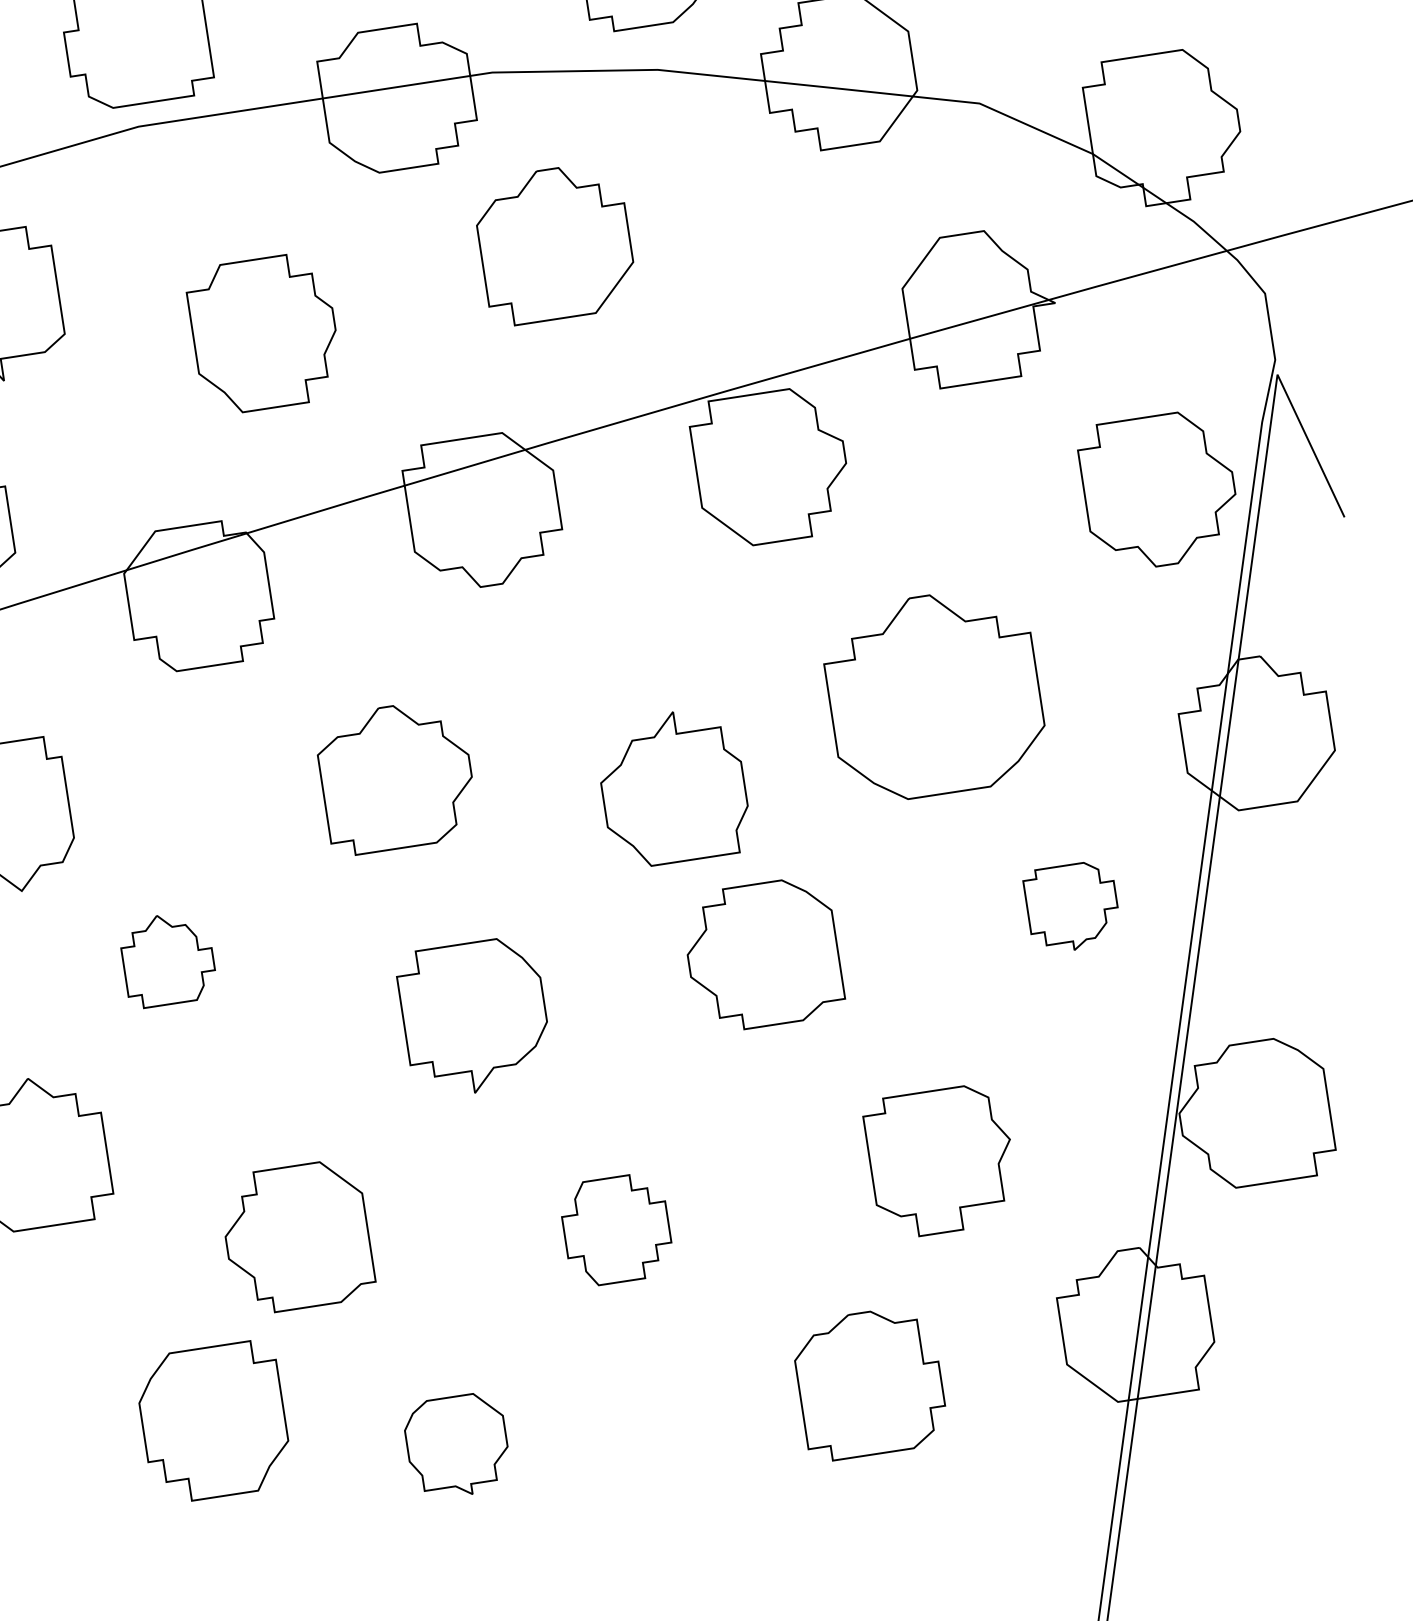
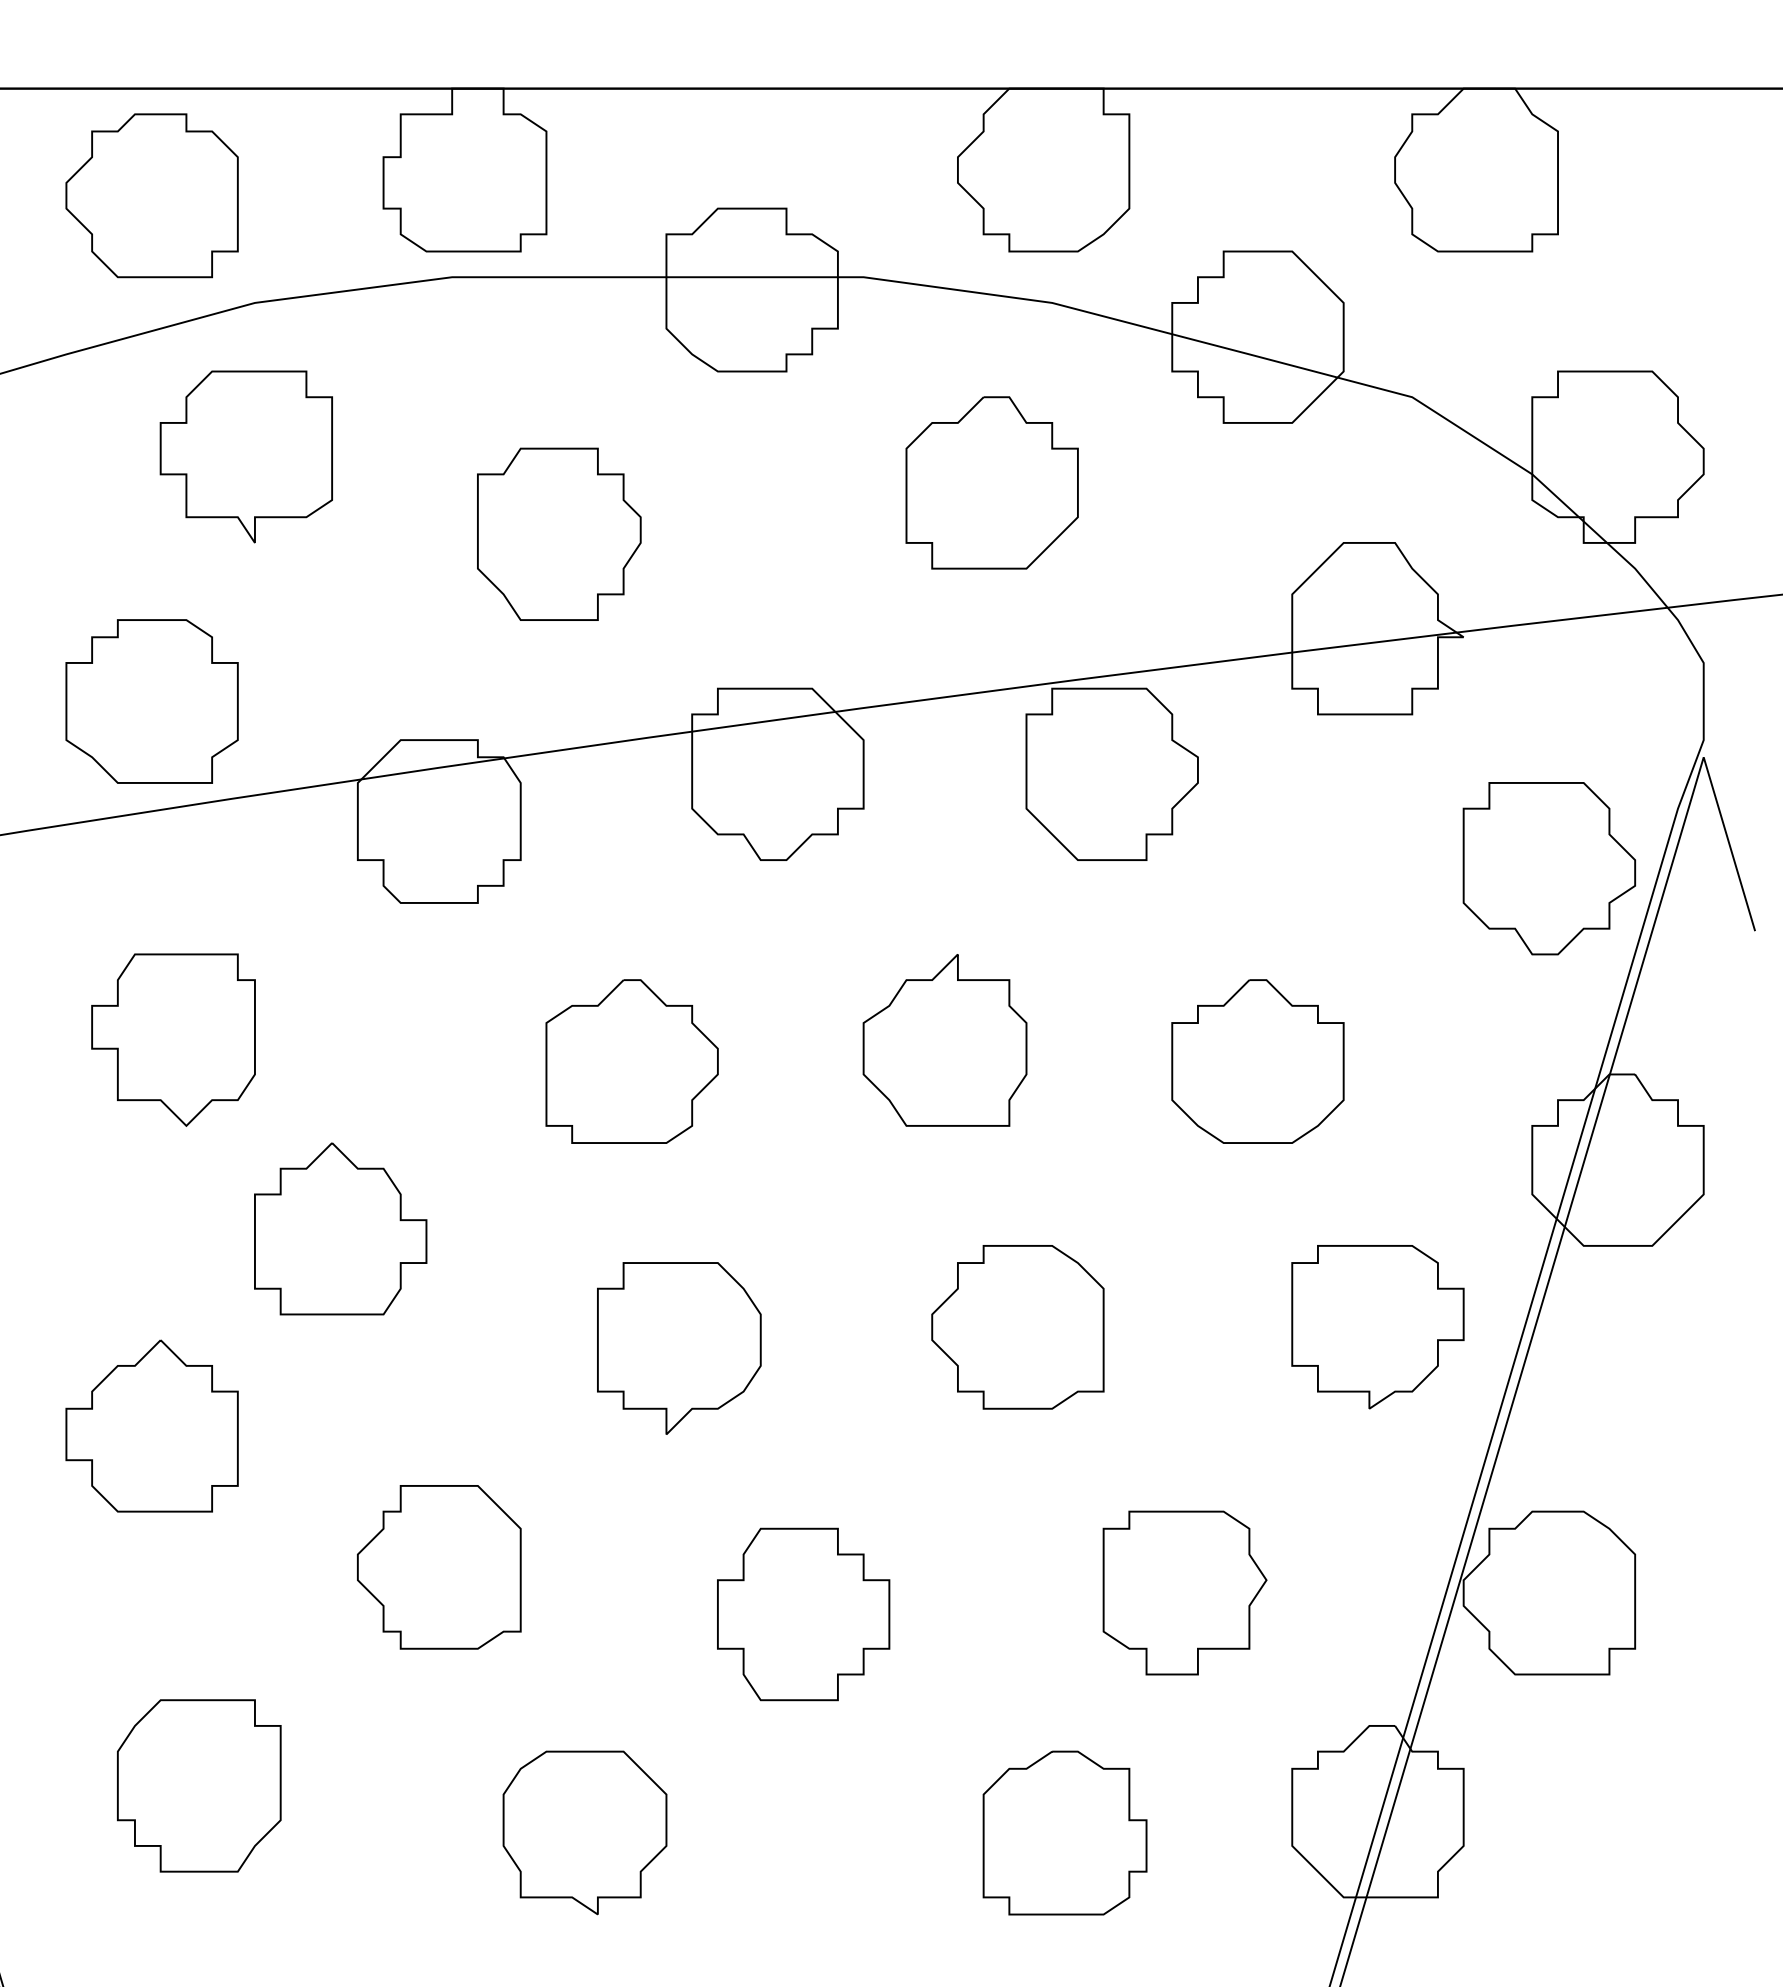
part: (554, 243) -> (991, 482), moved
part: (934, 694) -> (1257, 1061), size x0.71
part: (672, 787) -> (944, 1040), moved
part: (1072, 907) -> (1377, 1327), size x1.67
part: (167, 958) -> (340, 1228), size x1.67
part: (616, 1229) -> (803, 1614), size x1.43
part: (213, 1421) -> (199, 1785), moved
part: (456, 1446) -> (584, 1832), size x1.43

